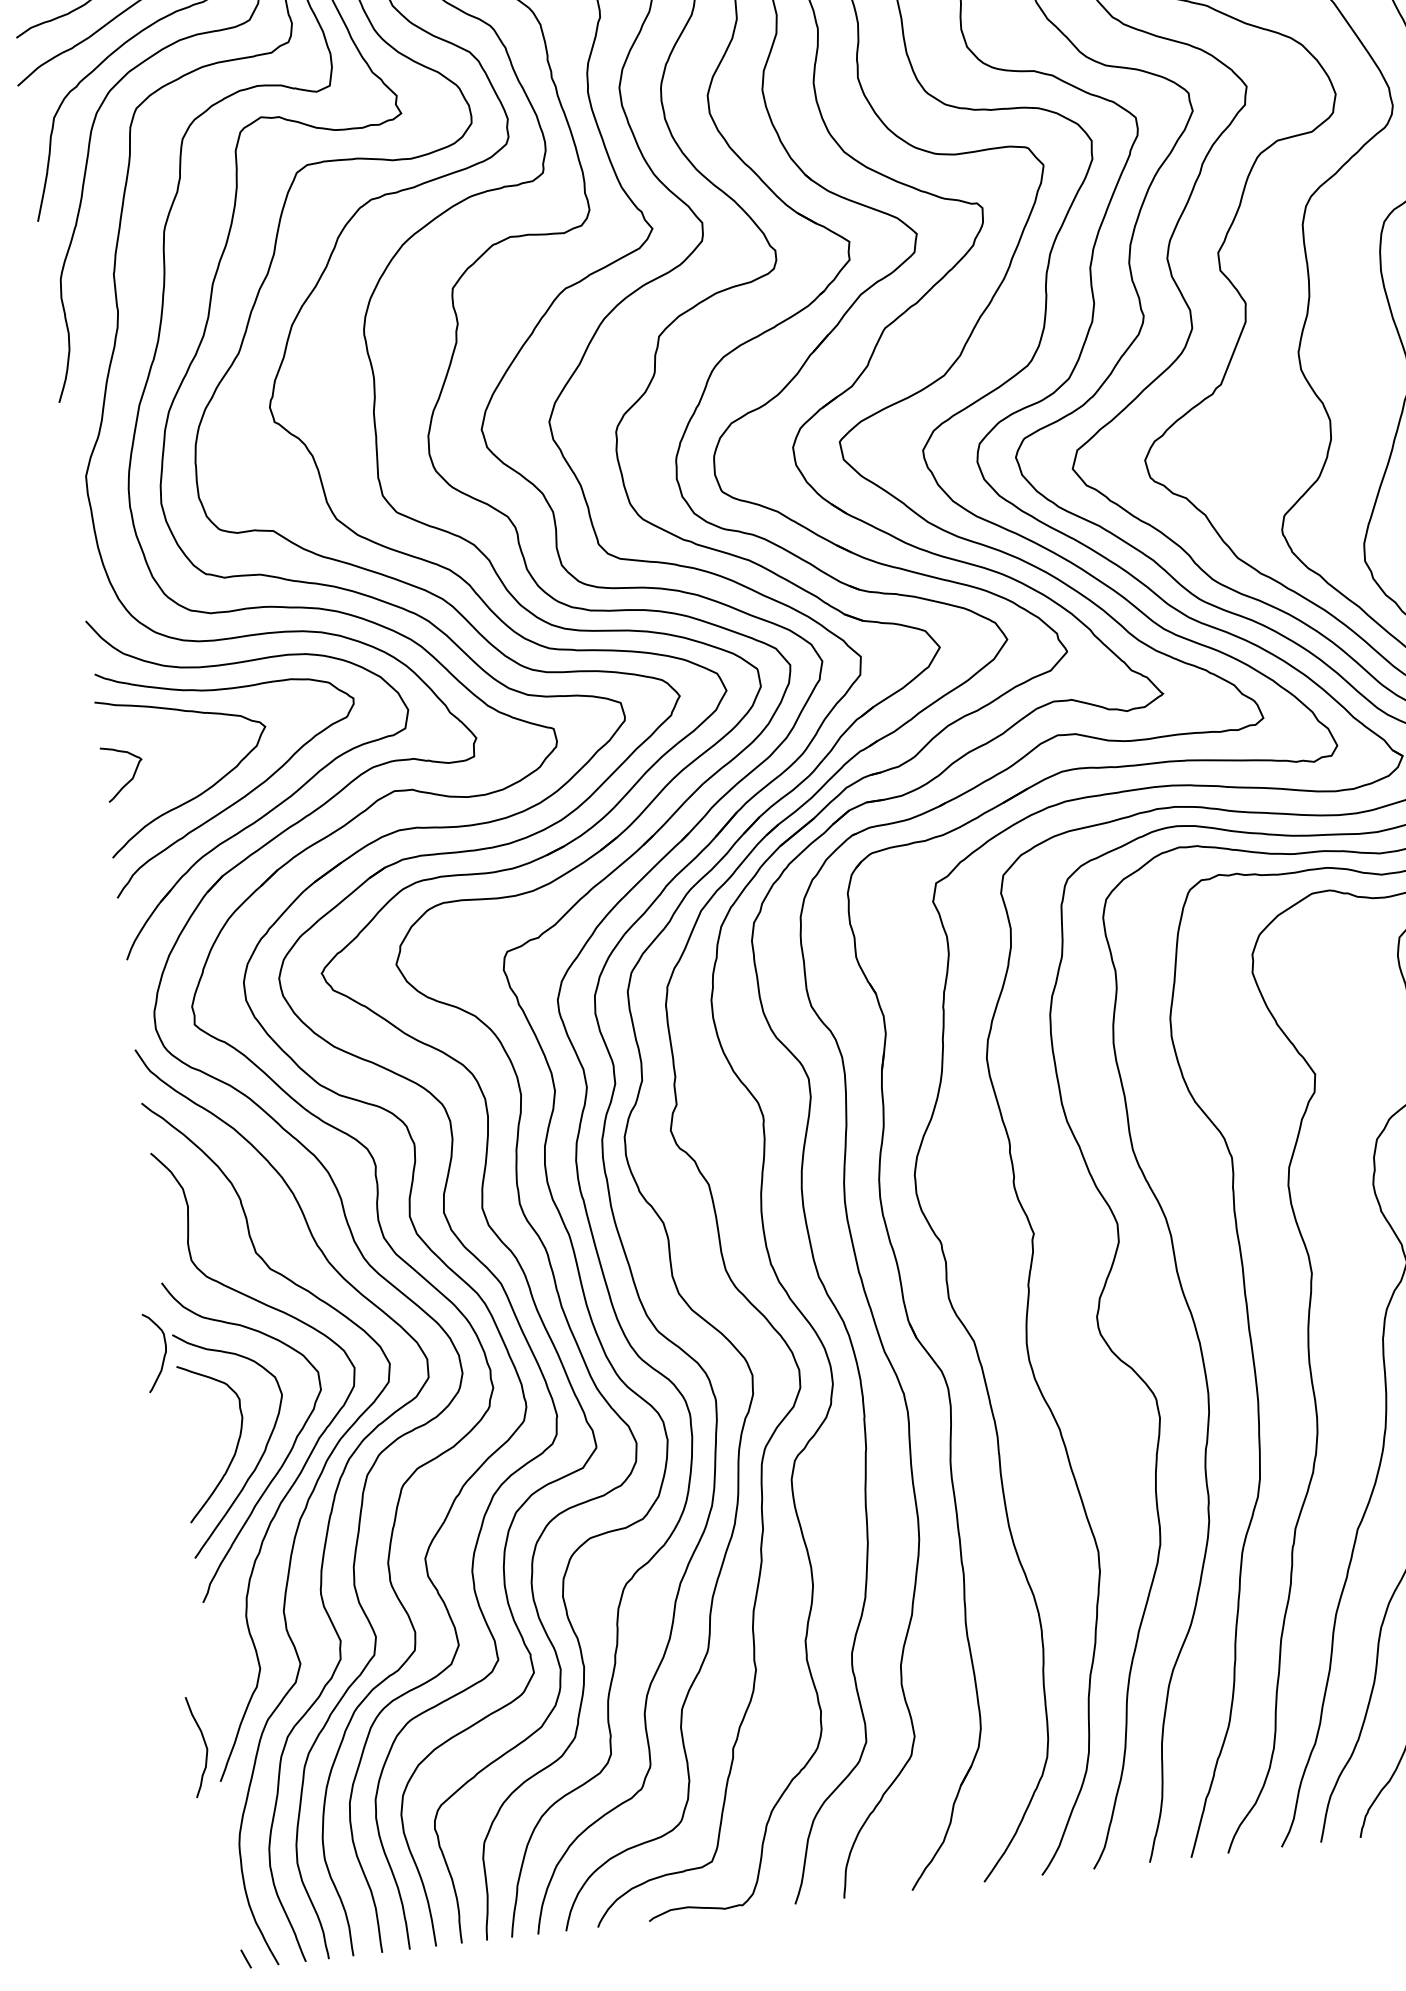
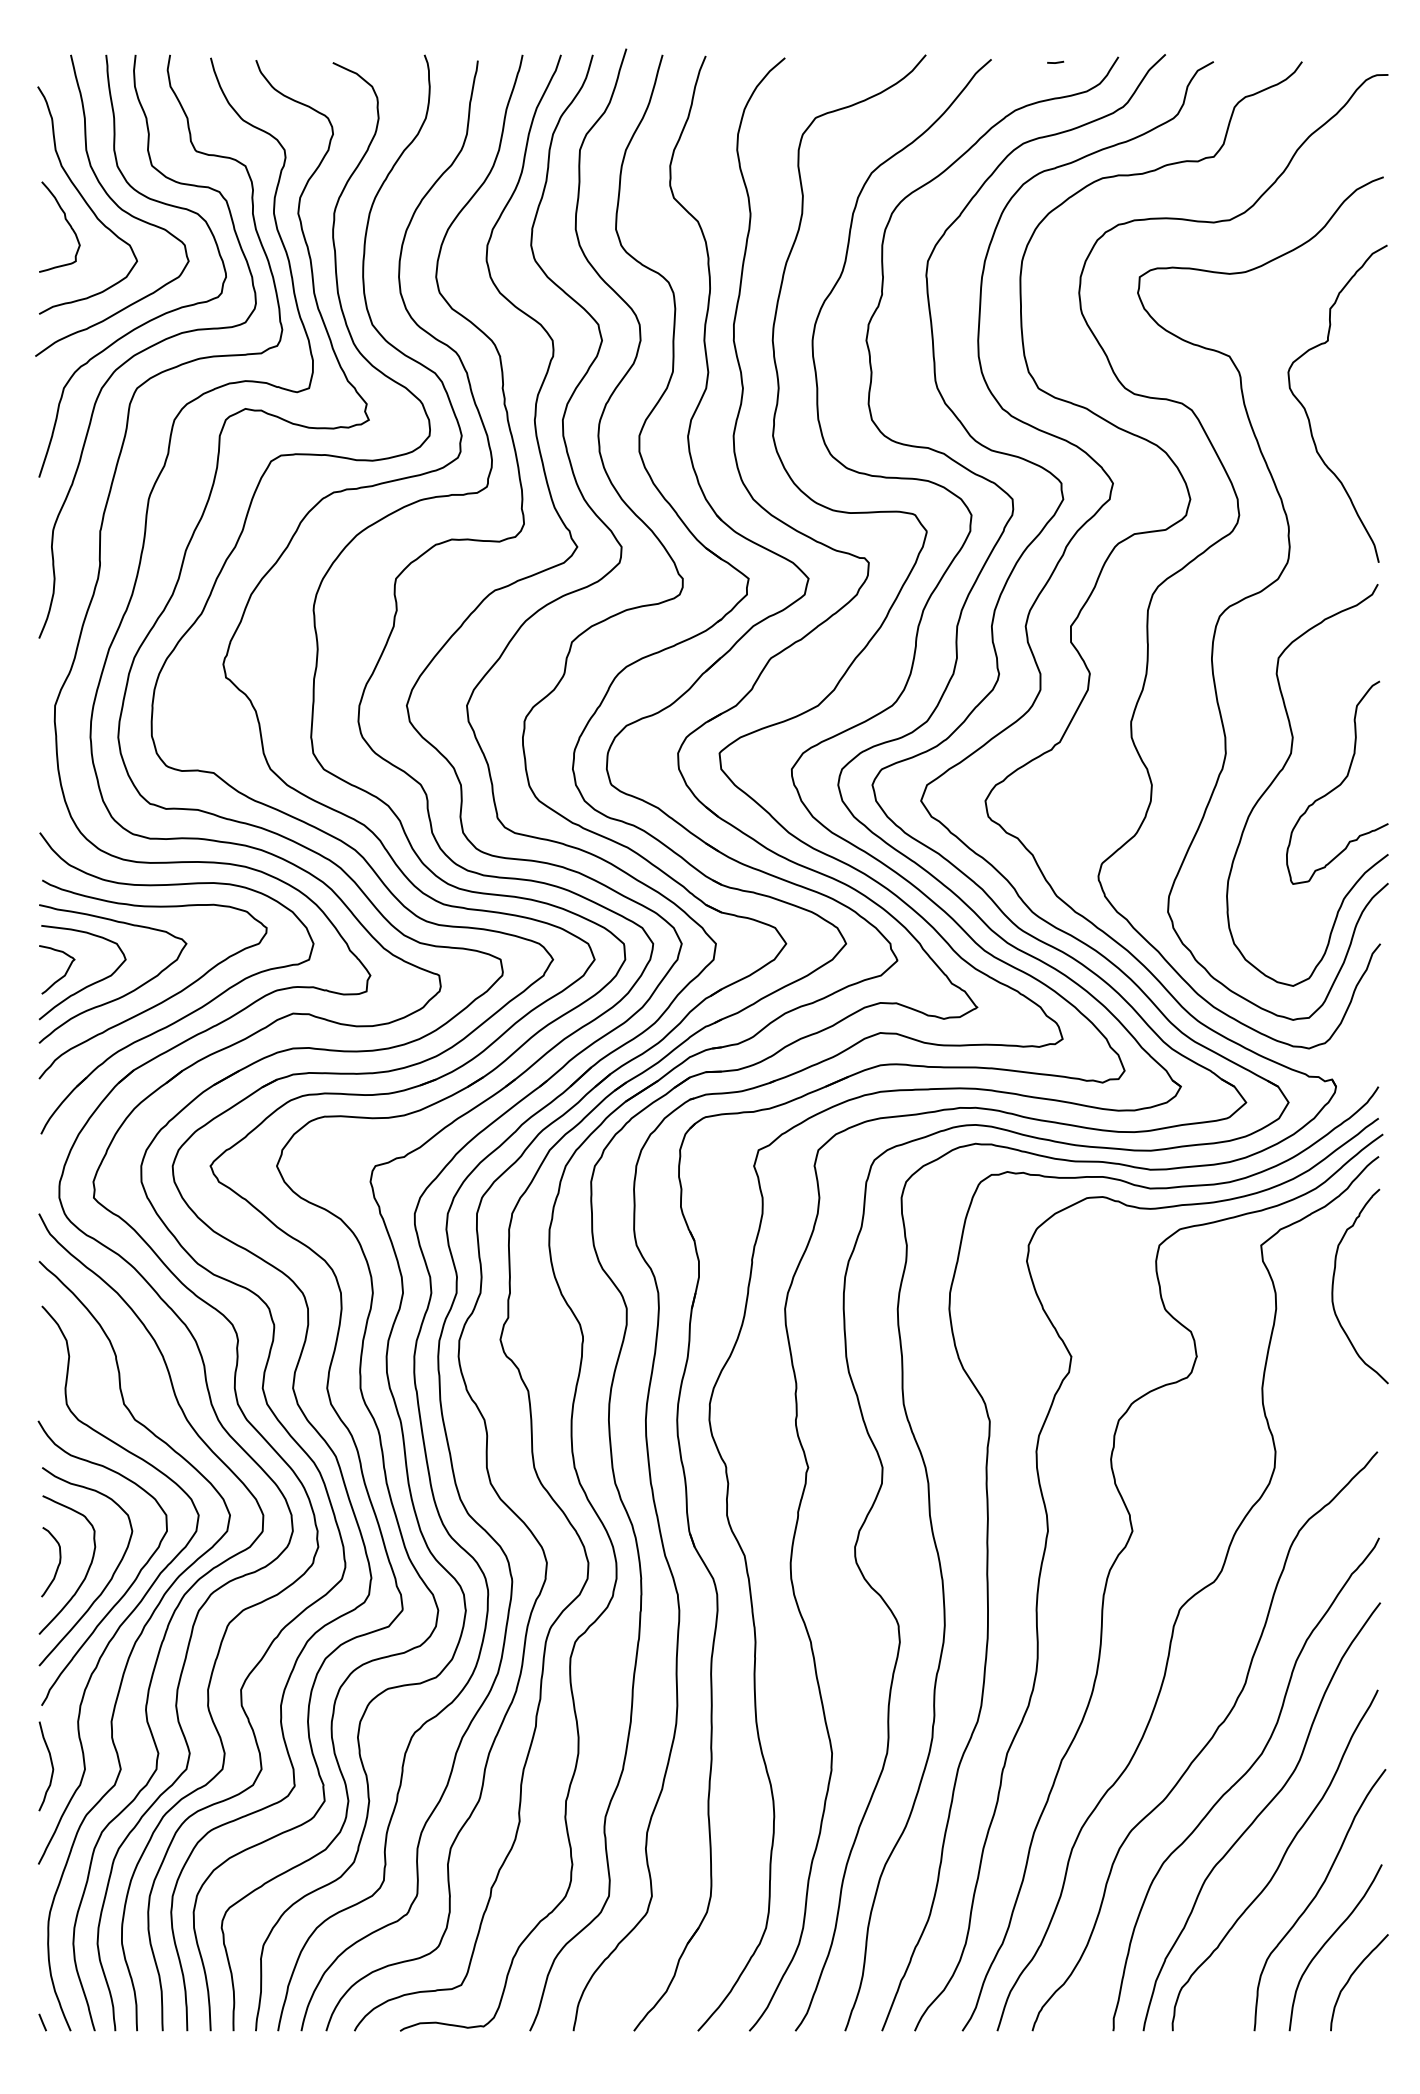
curve: (161, 785) -> (89, 984), added
curve: (163, 1355) -> (57, 1565), moved
curve: (204, 1746) -> (51, 1766), moved

